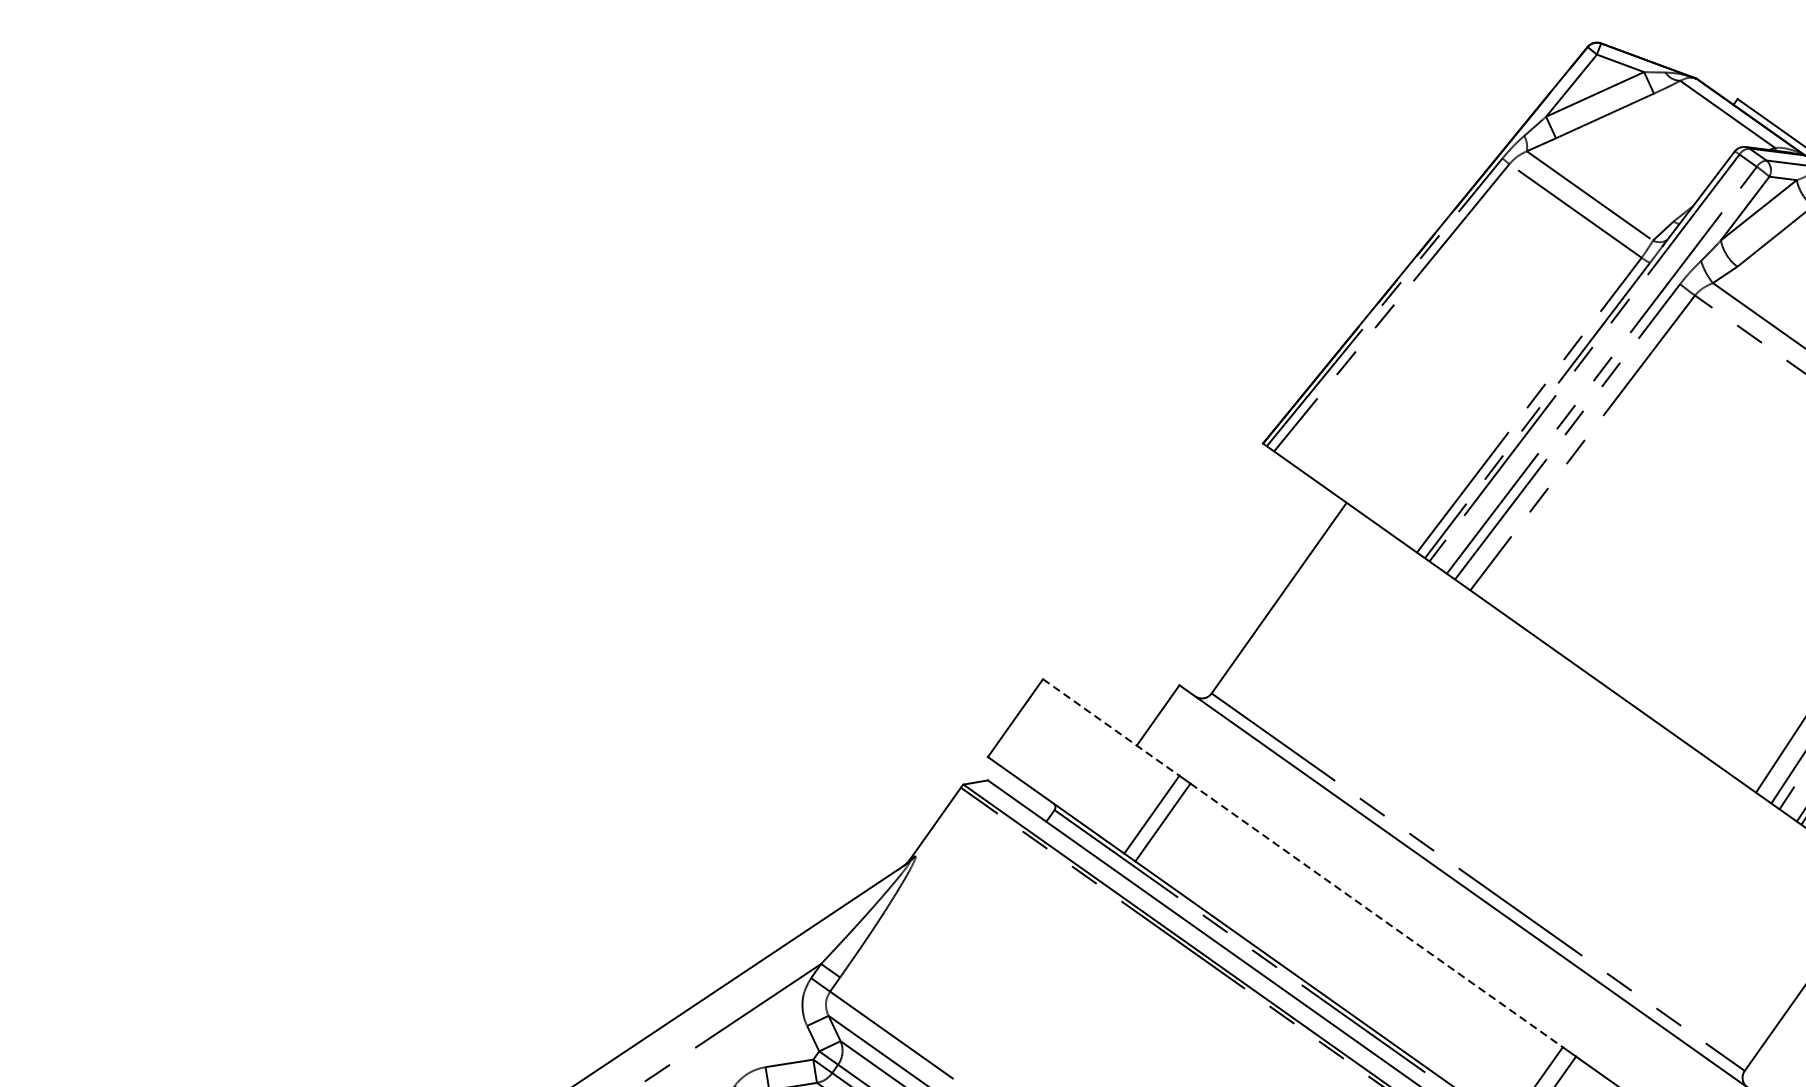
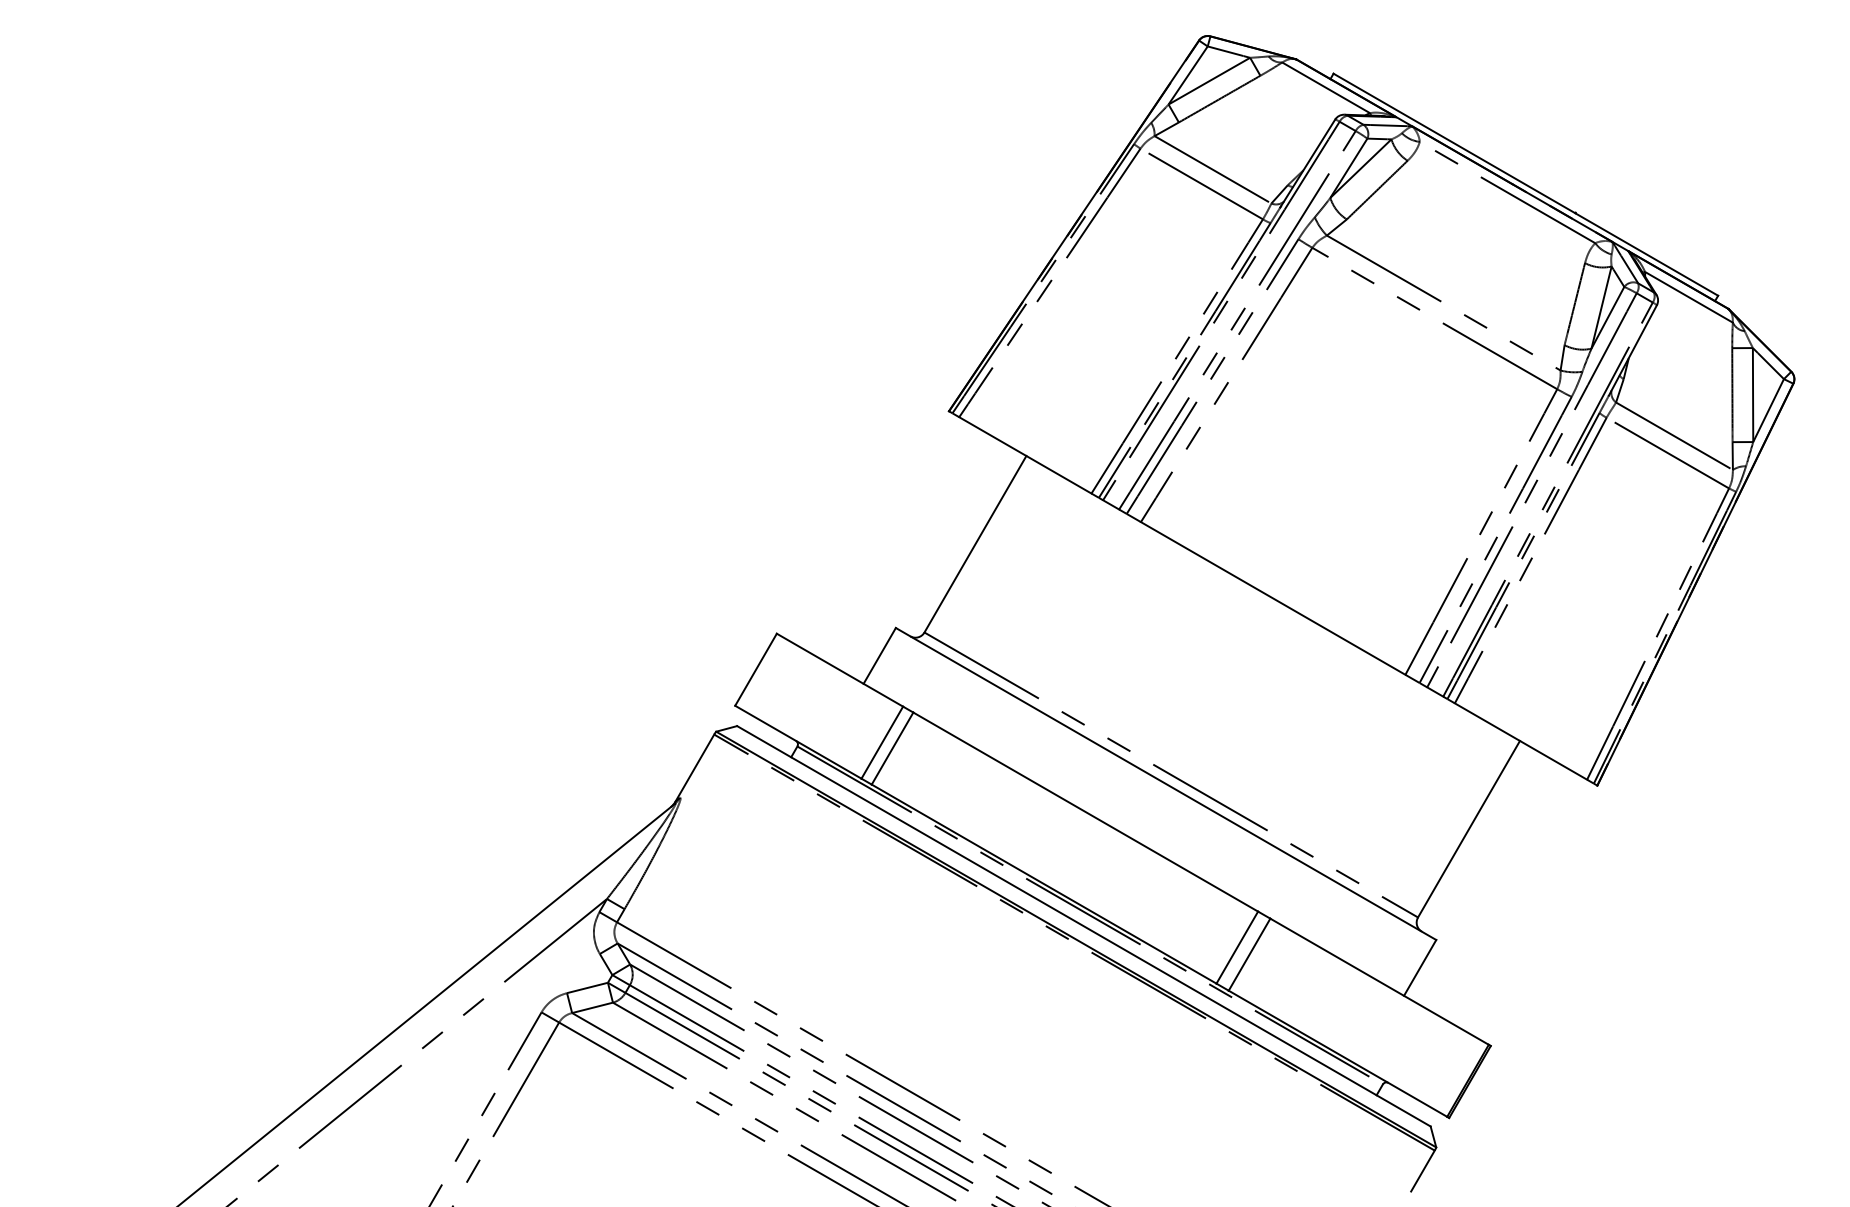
line: (1110, 727) -> (839, 670), dashed -> solid
line: (1377, 916) -> (1086, 812), dashed -> solid

